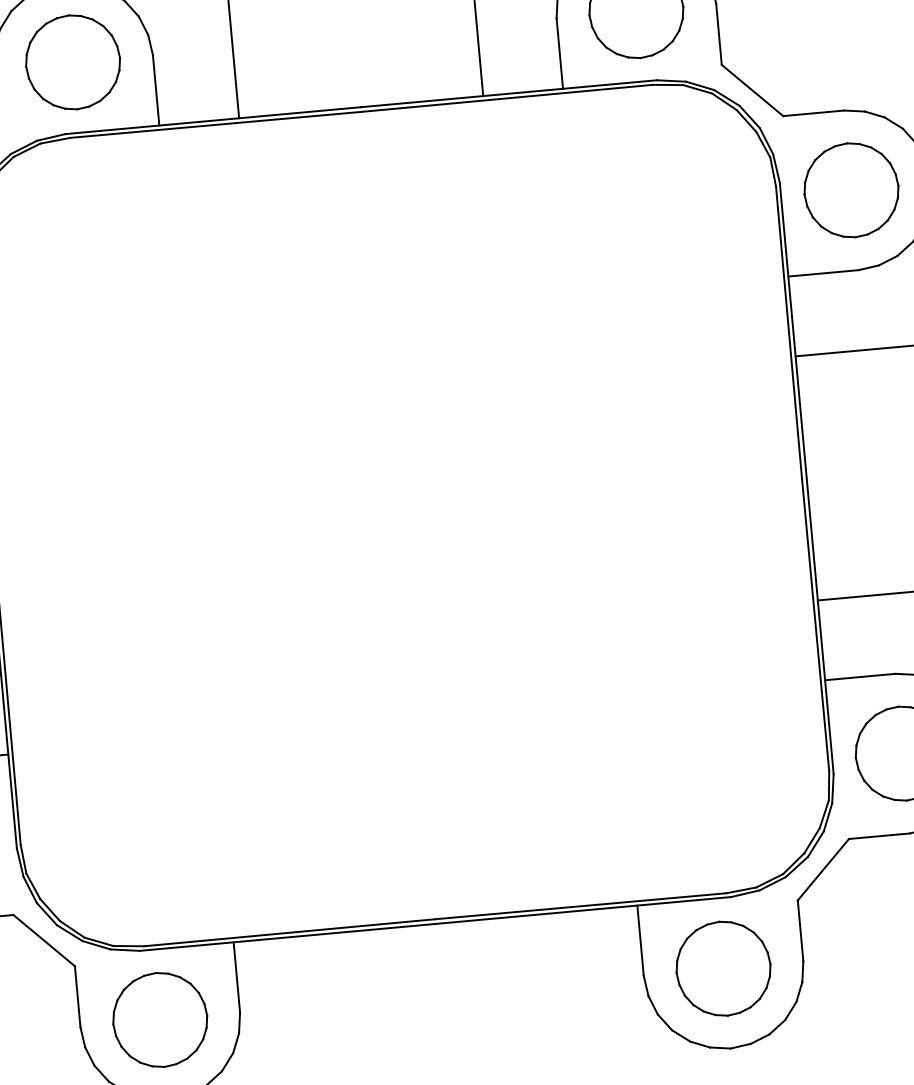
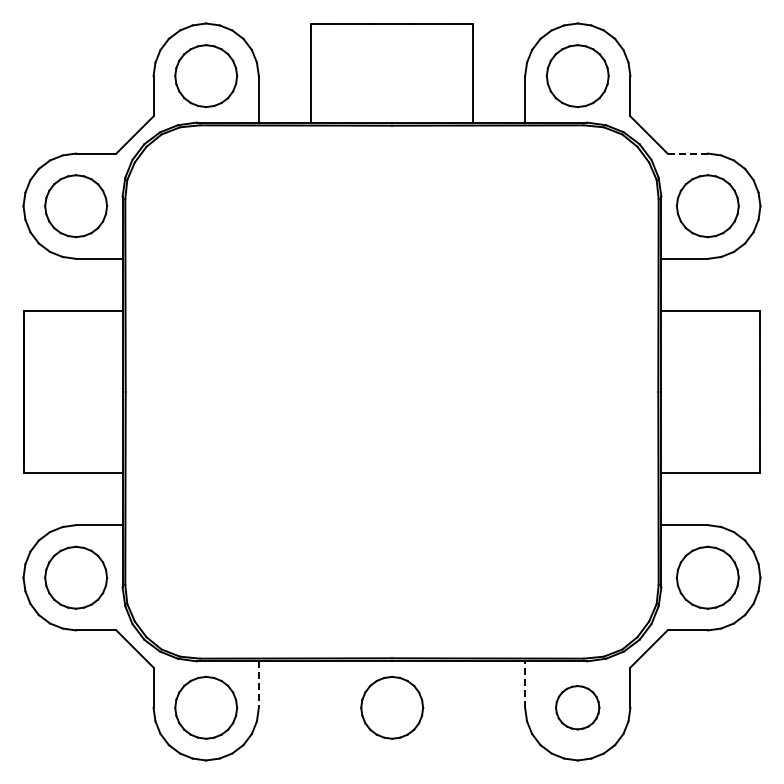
line: (814, 113) -> (688, 153), solid -> dashed
line: (641, 940) -> (525, 684), solid -> dashed
part: (723, 968) -> (577, 707), size x0.7
line: (236, 978) -> (258, 685), solid -> dashed
part: (442, 993) -> (392, 707), added

